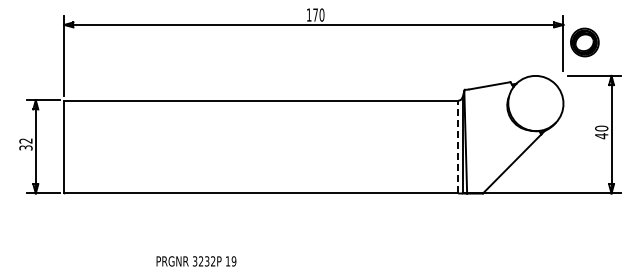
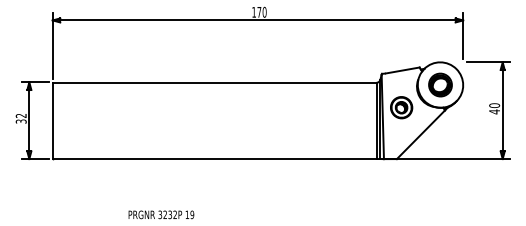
part: (584, 42) -> (440, 85), moved
part: (488, 130) -> (401, 107), added
line: (458, 146) -> (376, 120), dashed -> solid

